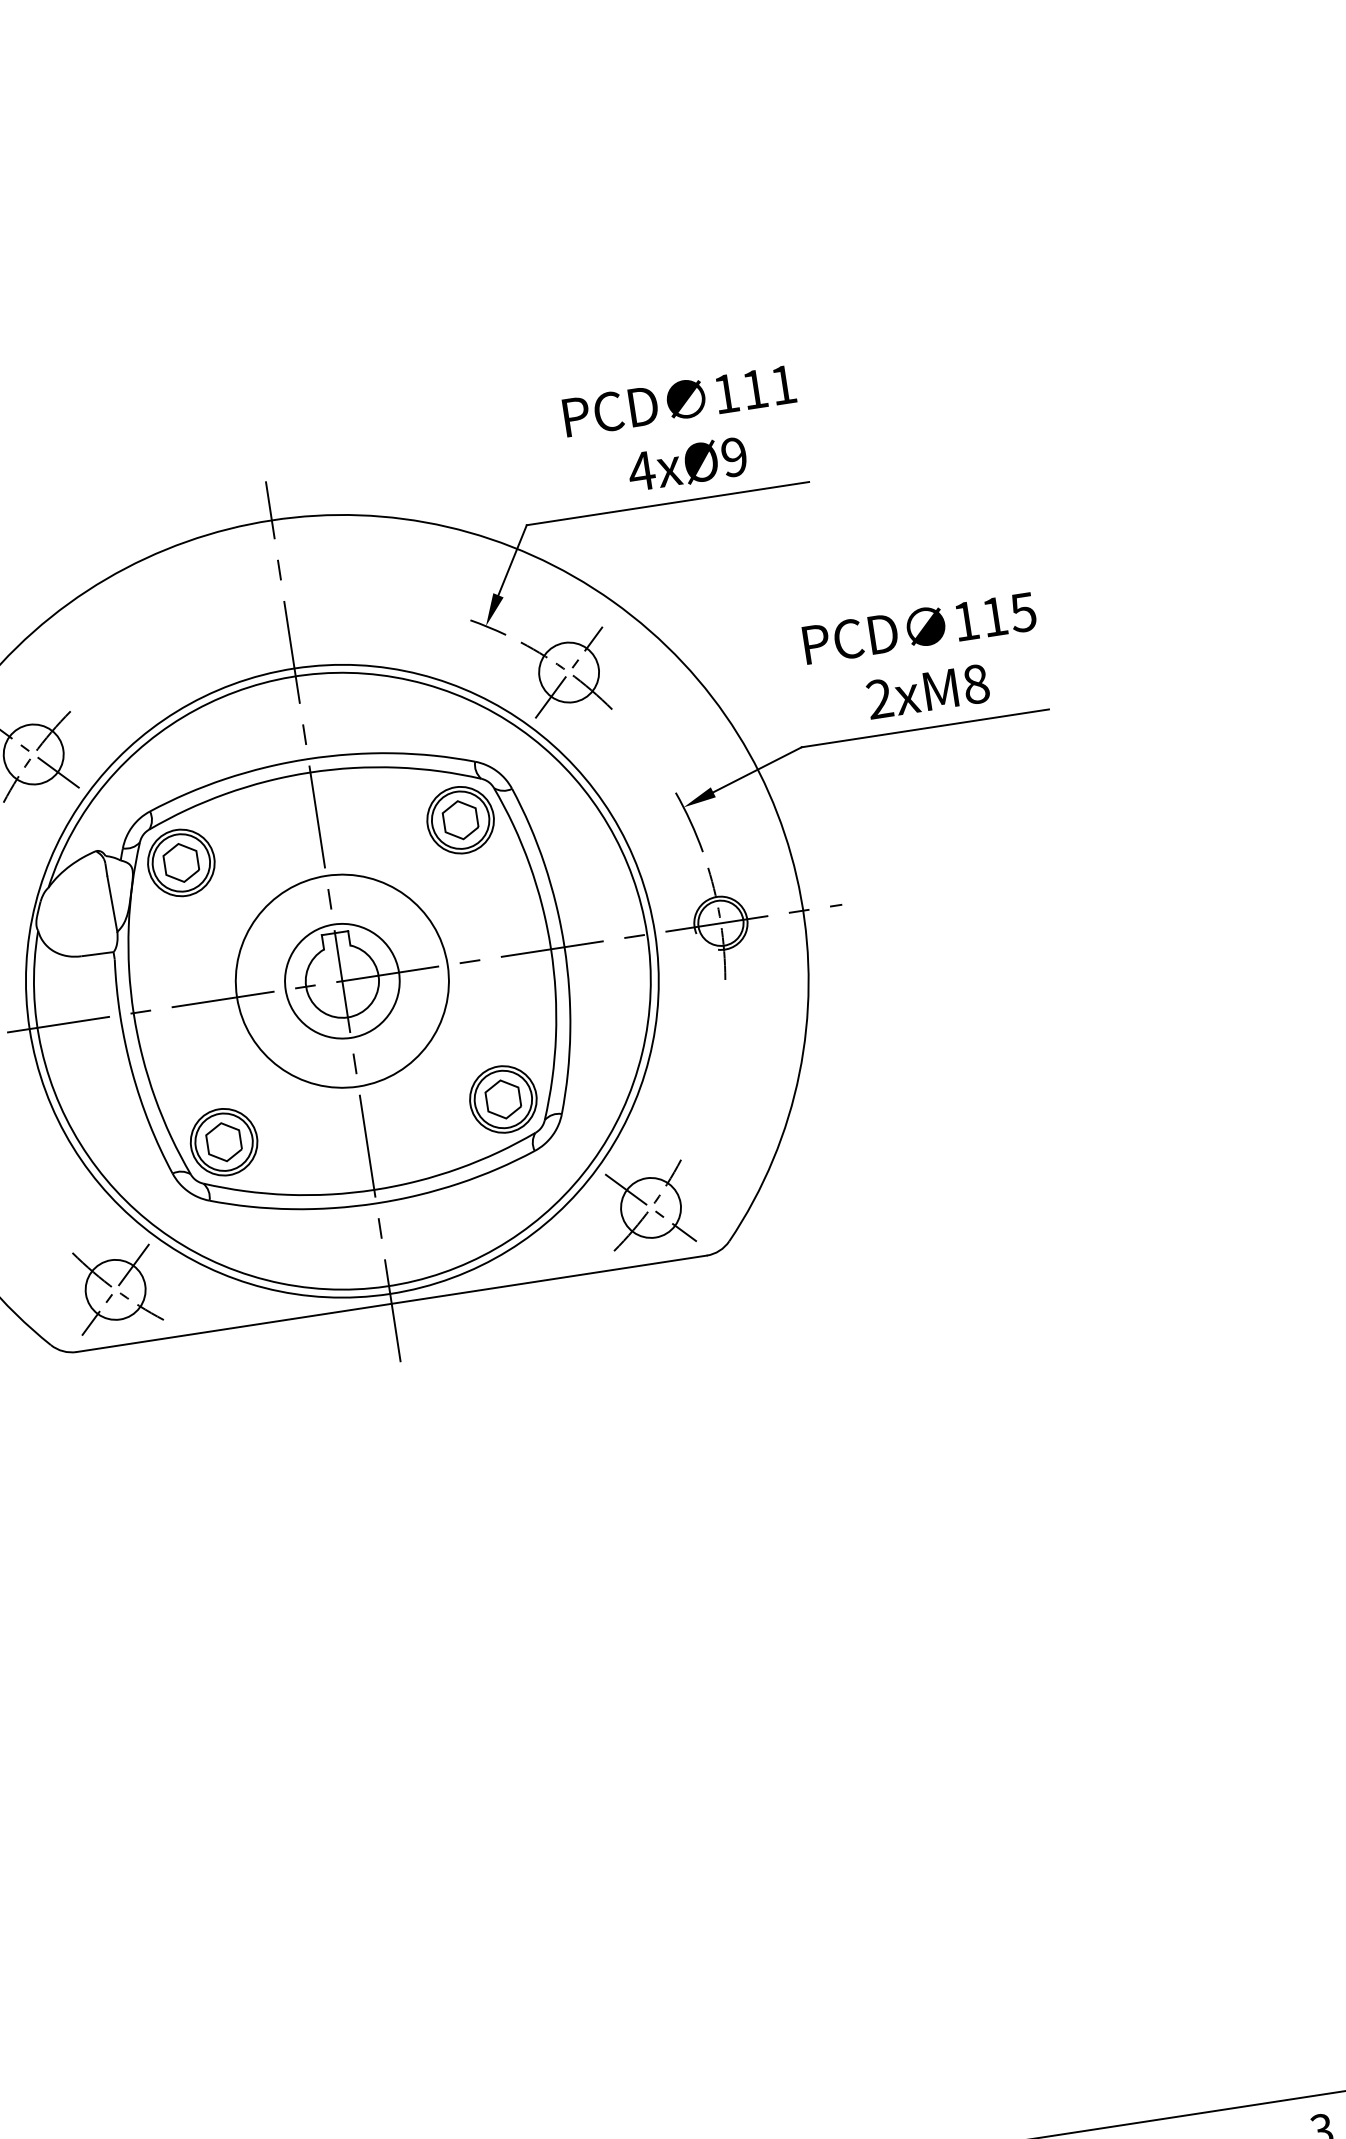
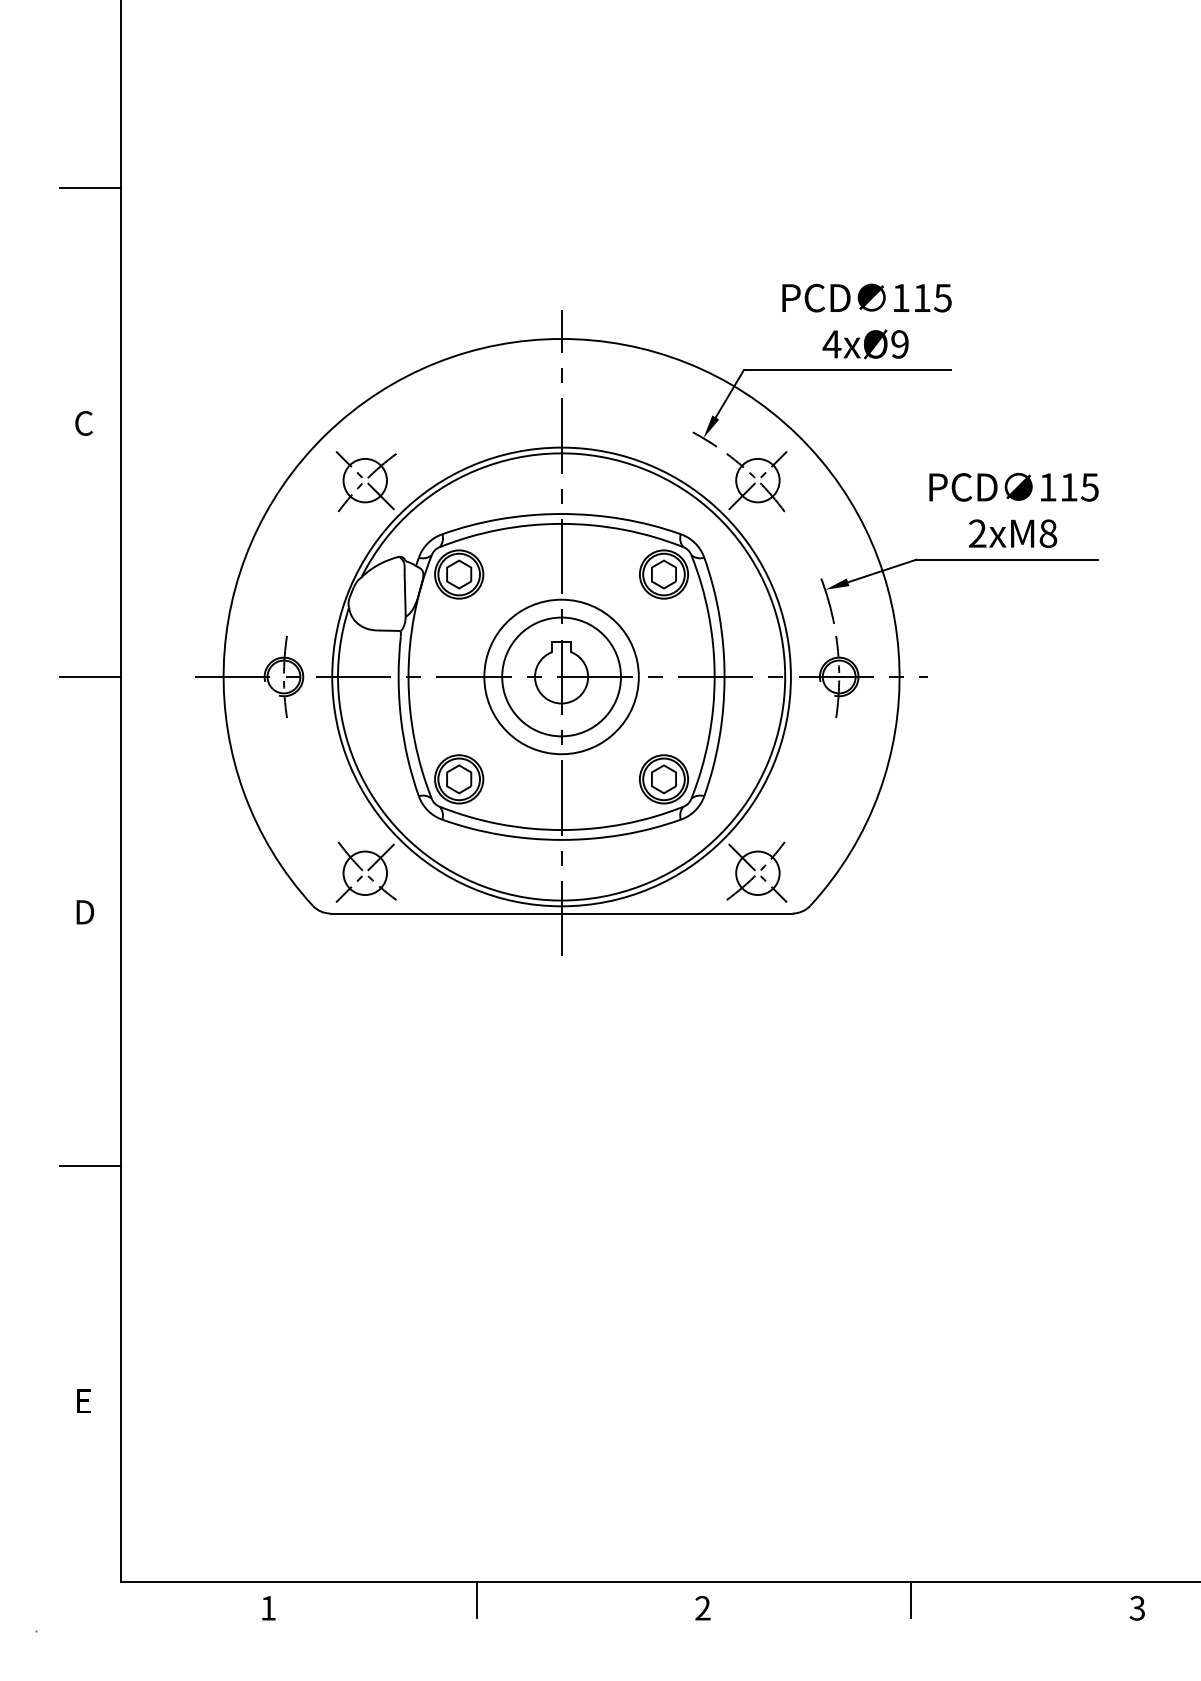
text: (782, 385) -> (942, 298), 111 -> 115
circle: (342, 980) -> (561, 676), size x1.43

